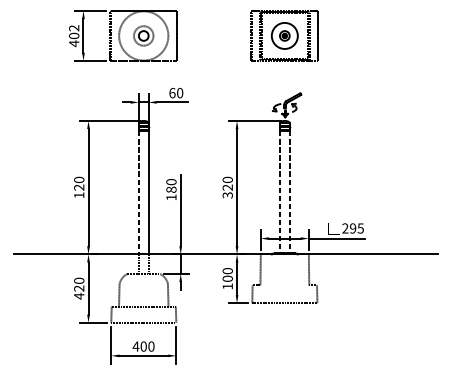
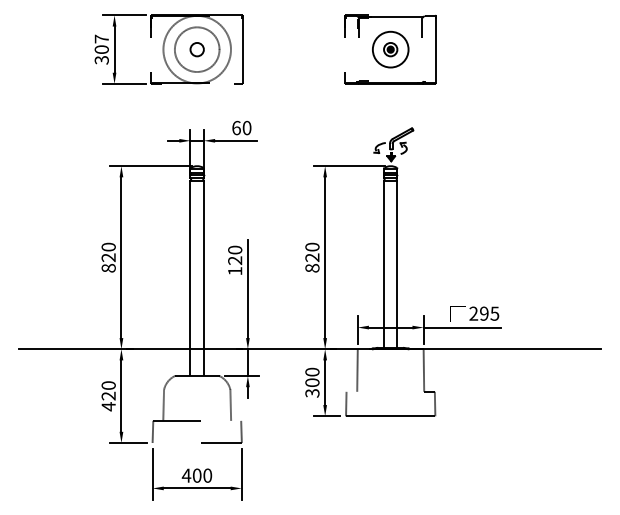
text: (73, 35) -> (101, 49), 402 -> 307
circle: (143, 35) -> (196, 49), size x1.67
text: (171, 189) -> (235, 260), 180 -> 120
line: (279, 192) -> (383, 264), dashed -> solid
line: (289, 192) -> (397, 264), dashed -> solid
line: (138, 193) -> (190, 265), dashed -> solid
text: (79, 194) -> (108, 267), 120 -> 820
text: (227, 195) -> (312, 268), 320 -> 820
text: (227, 286) -> (312, 393), 100 -> 300

